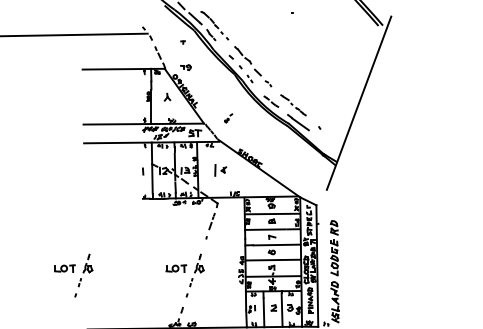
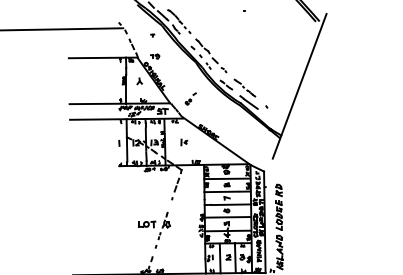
part: (228, 117) -> (190, 98), size x1.67
part: (221, 170) -> (184, 142), size x0.62
part: (73, 274) -> (61, 229), removed

